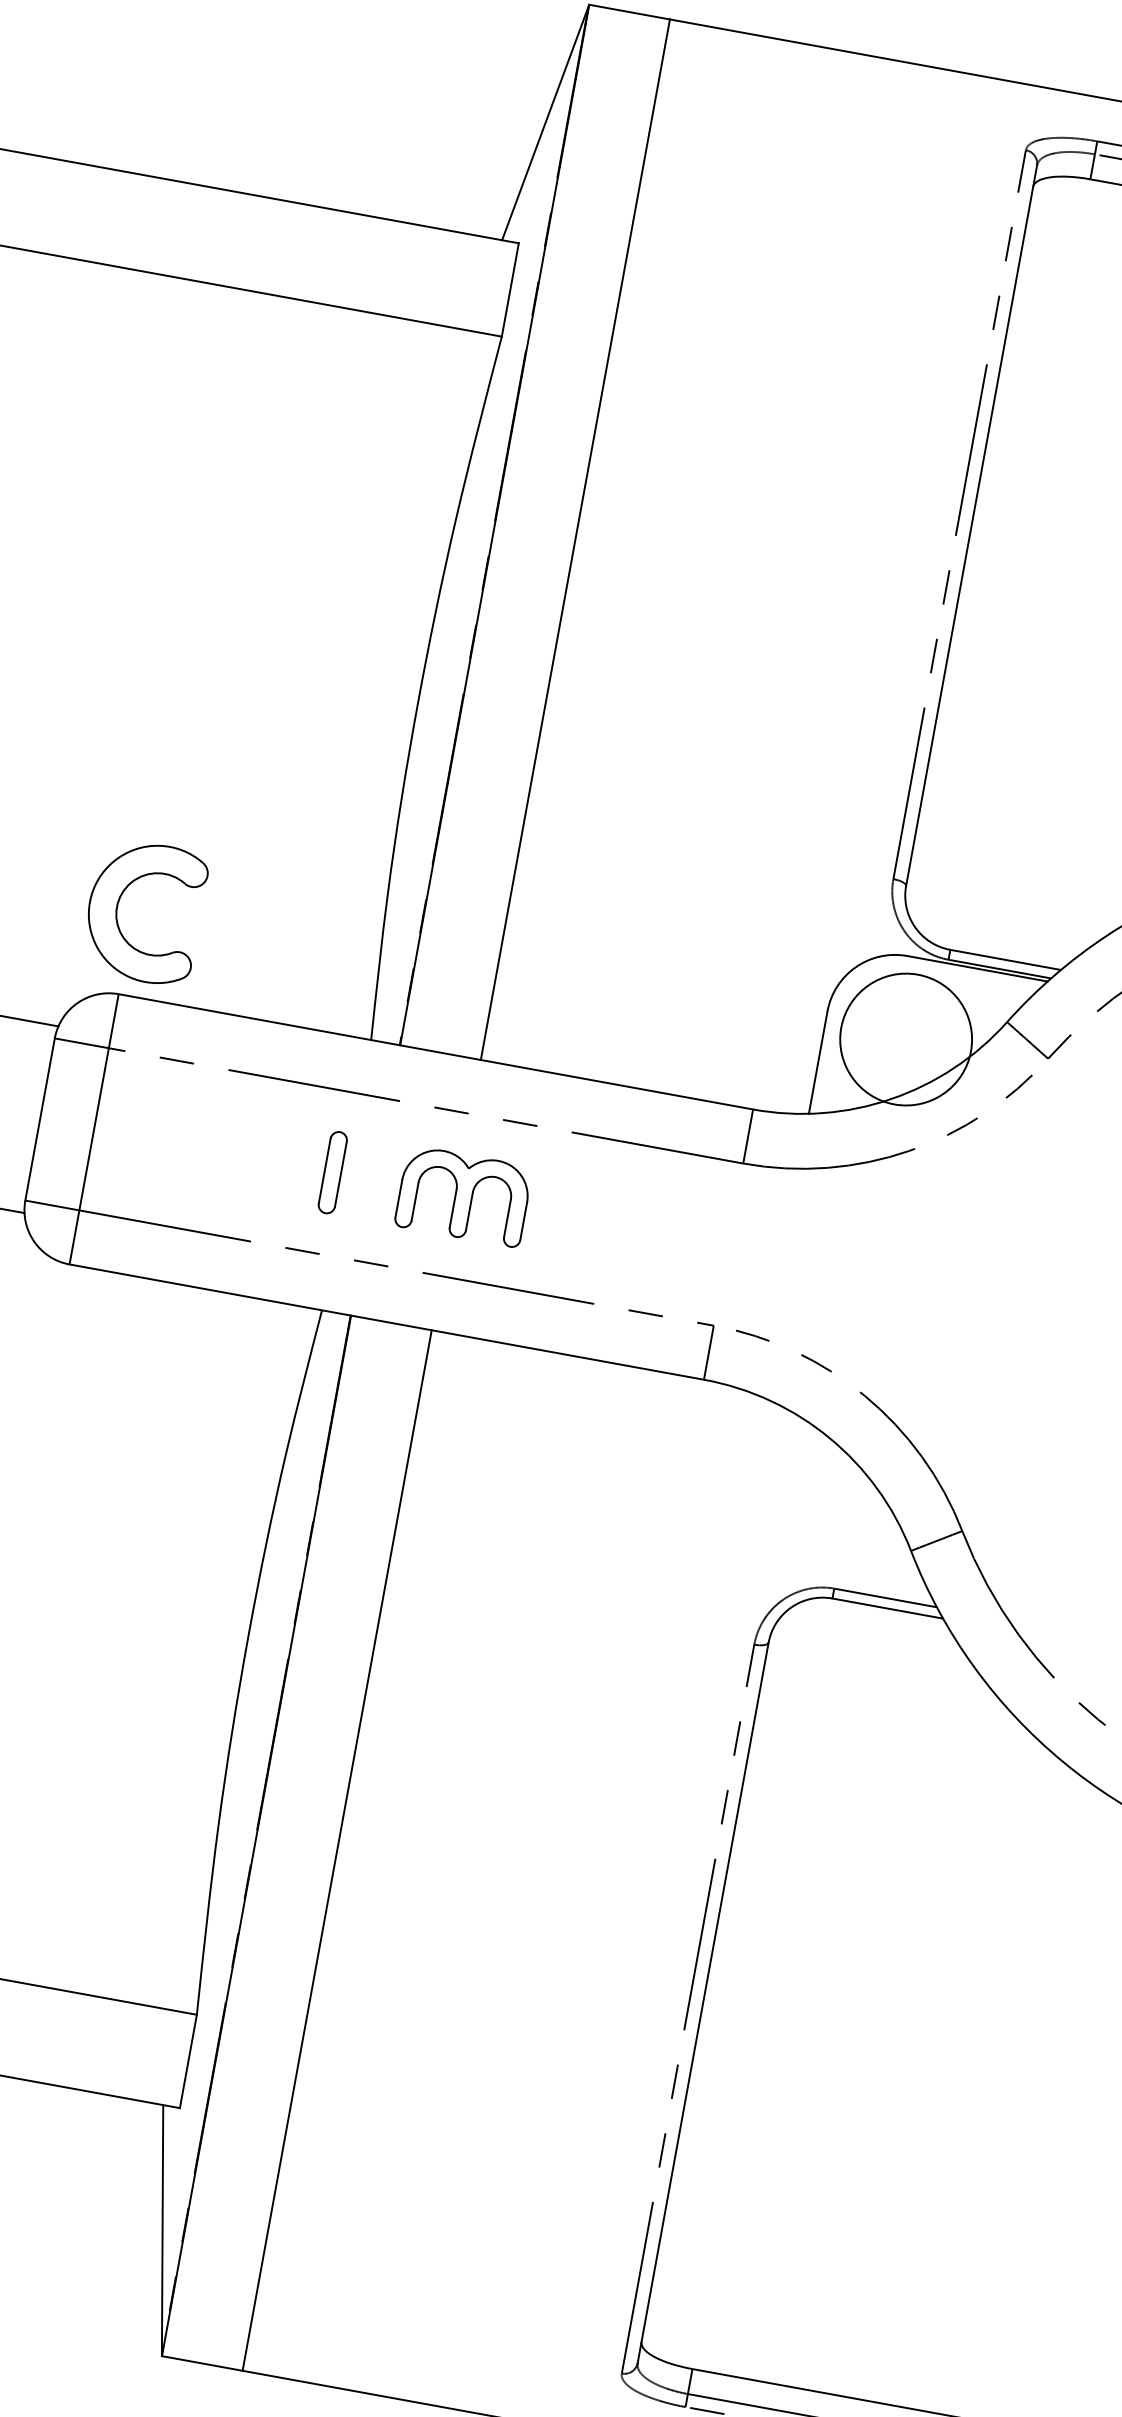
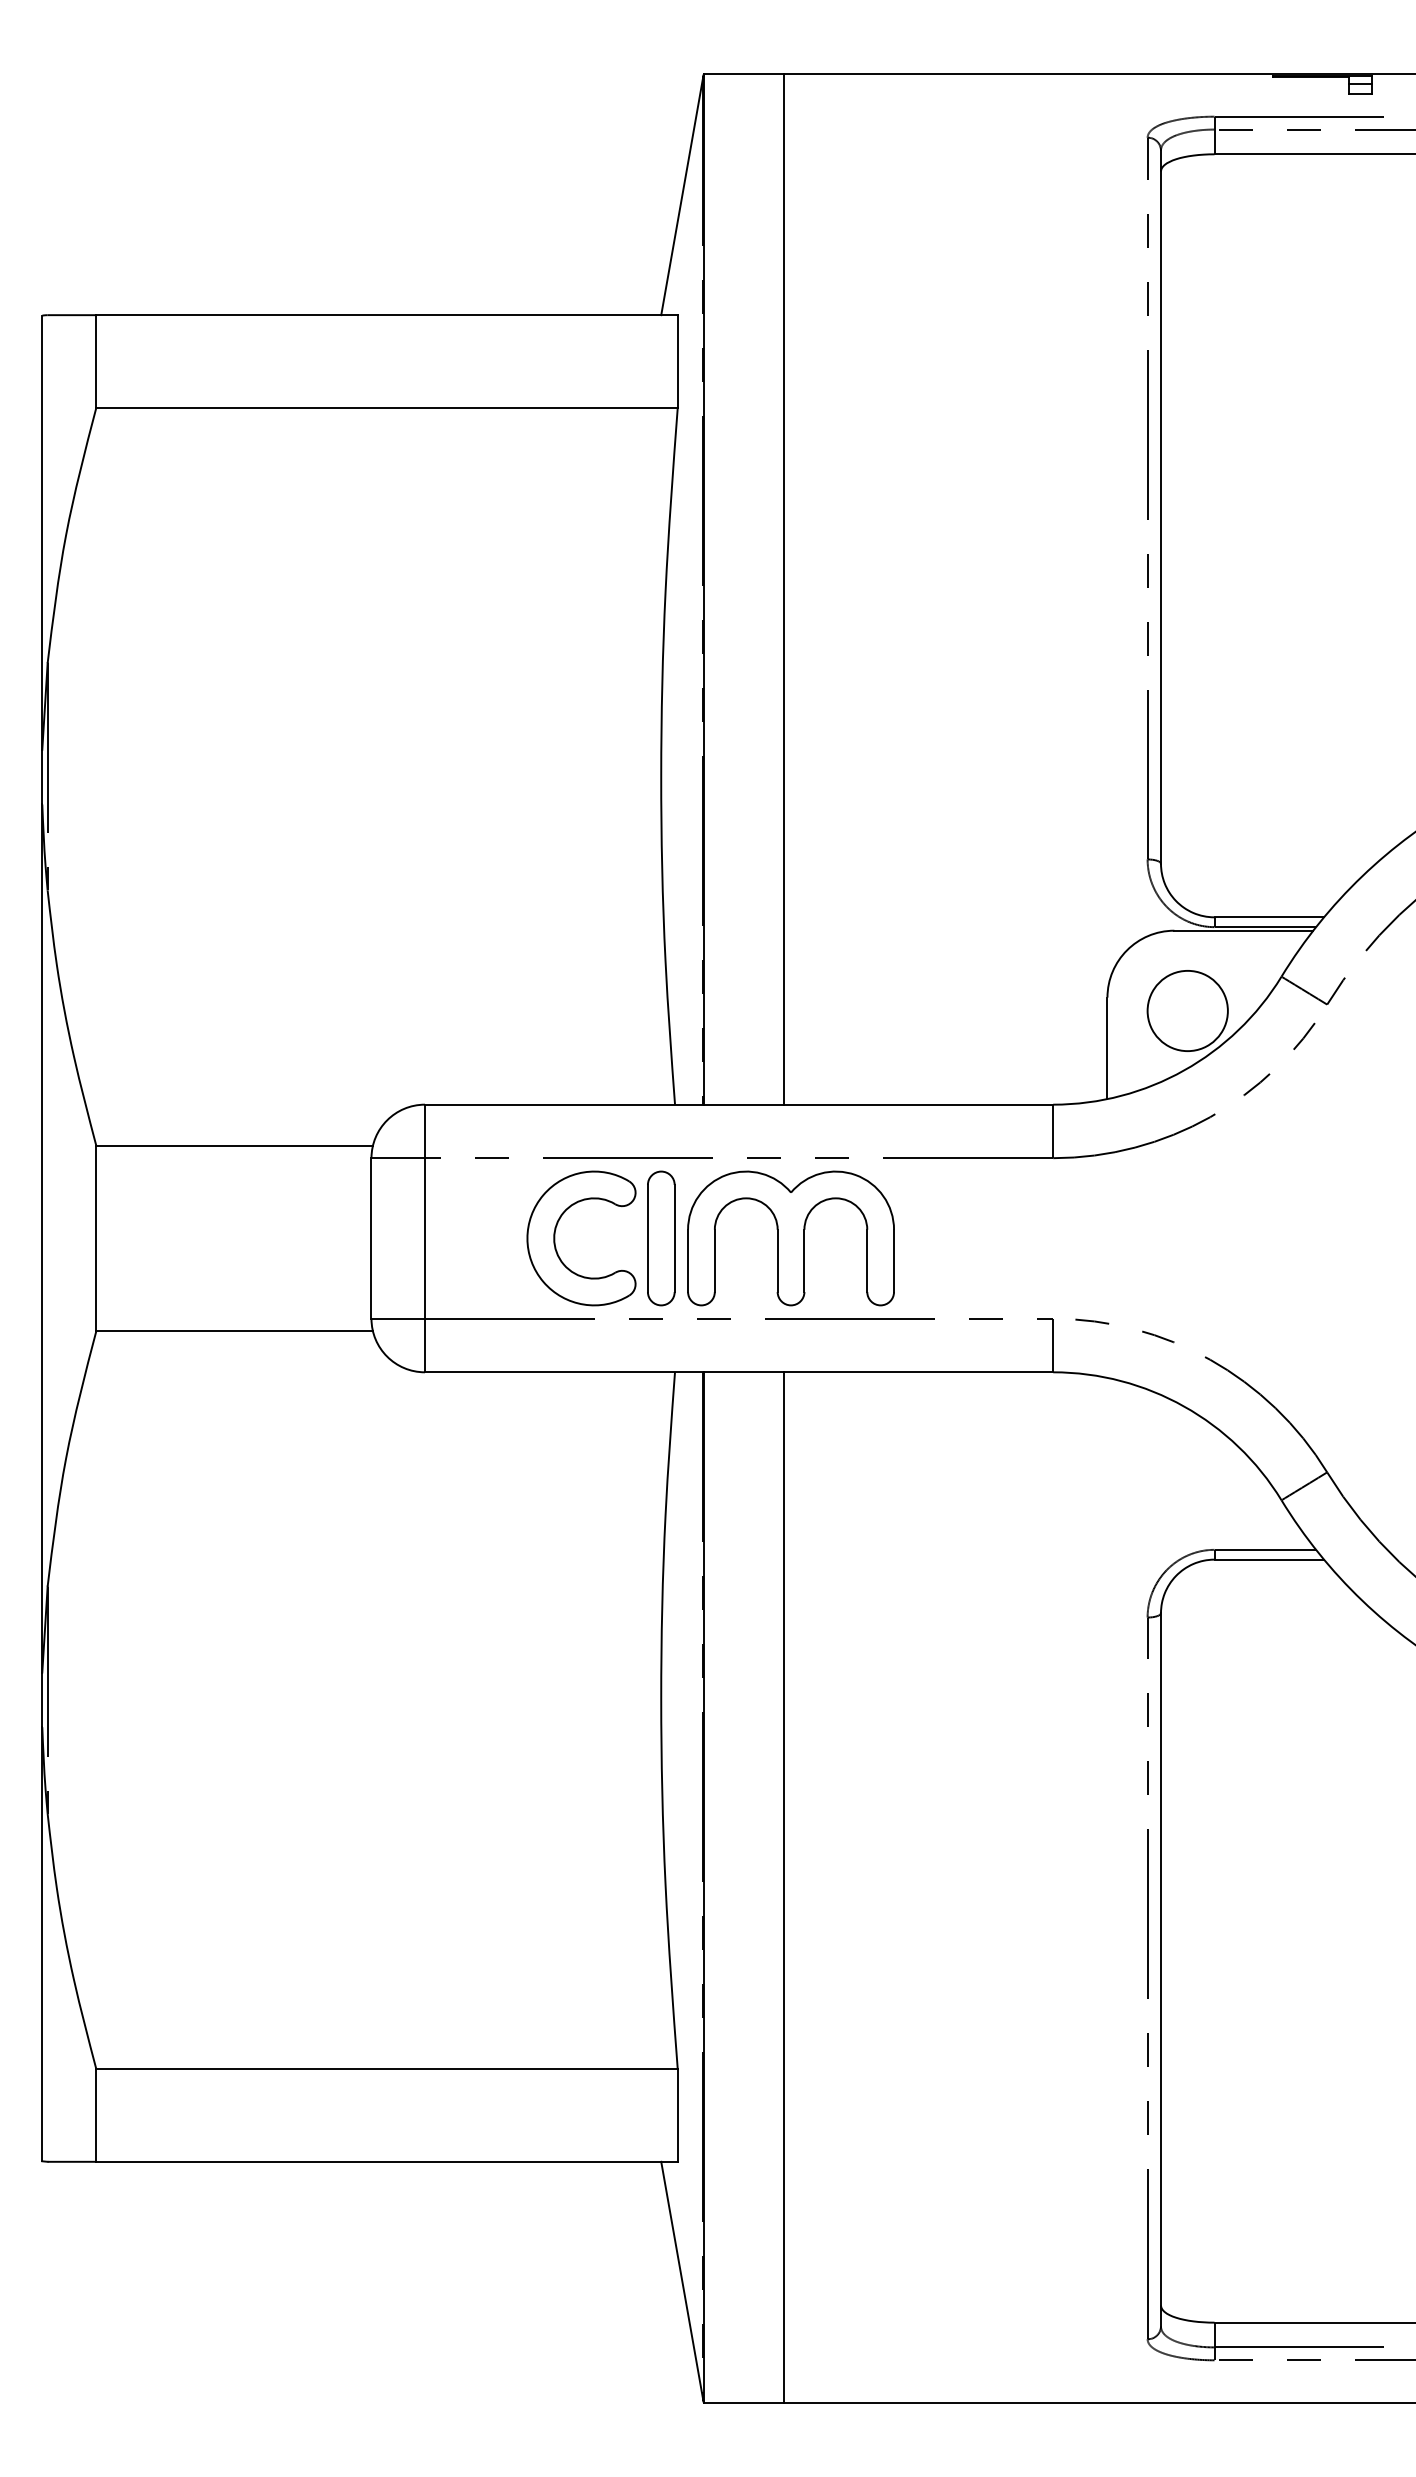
part: (118, 907) -> (555, 1238), moved
circle: (905, 1039) -> (1187, 1010), size x0.62
part: (332, 1172) -> (661, 1238), size x1.67
part: (463, 1196) -> (790, 1238), size x1.67

